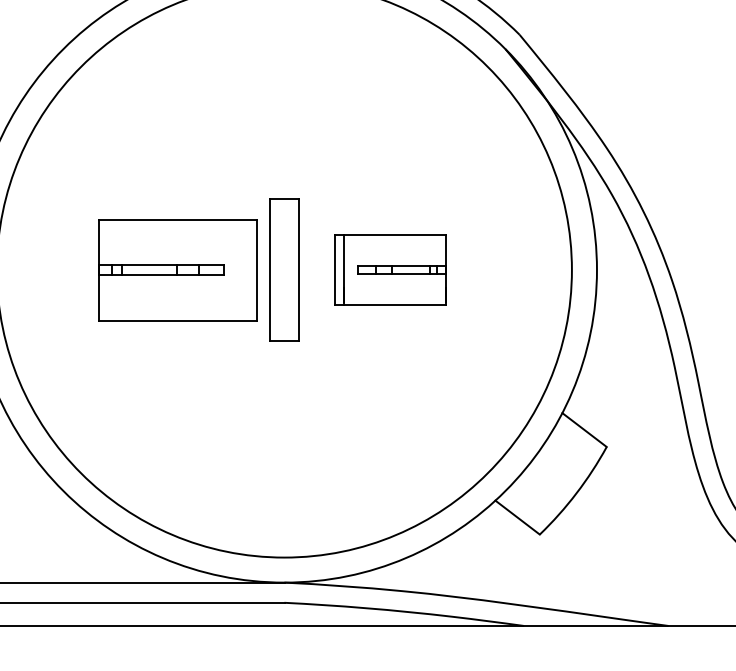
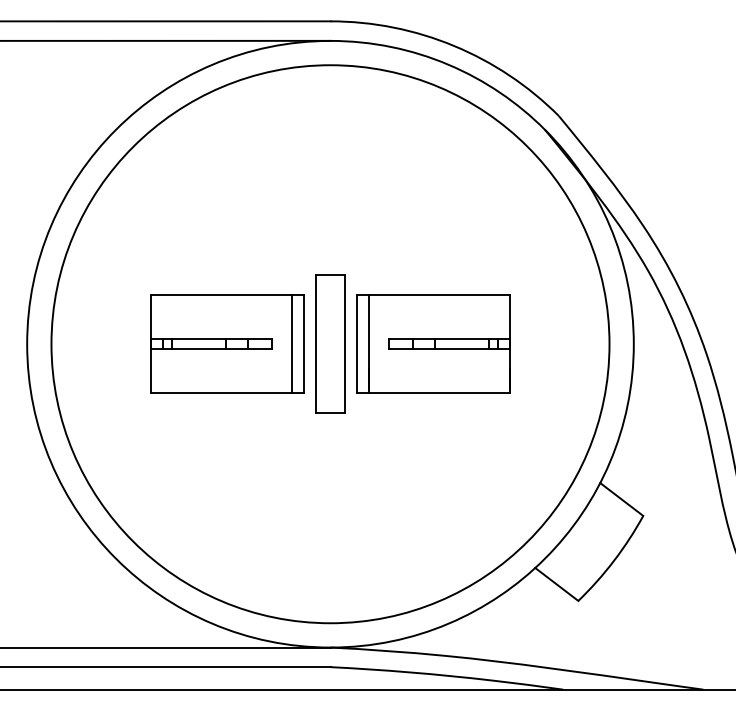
part: (390, 269) -> (433, 343), size x1.43
line: (245, 270) -> (292, 344), added

